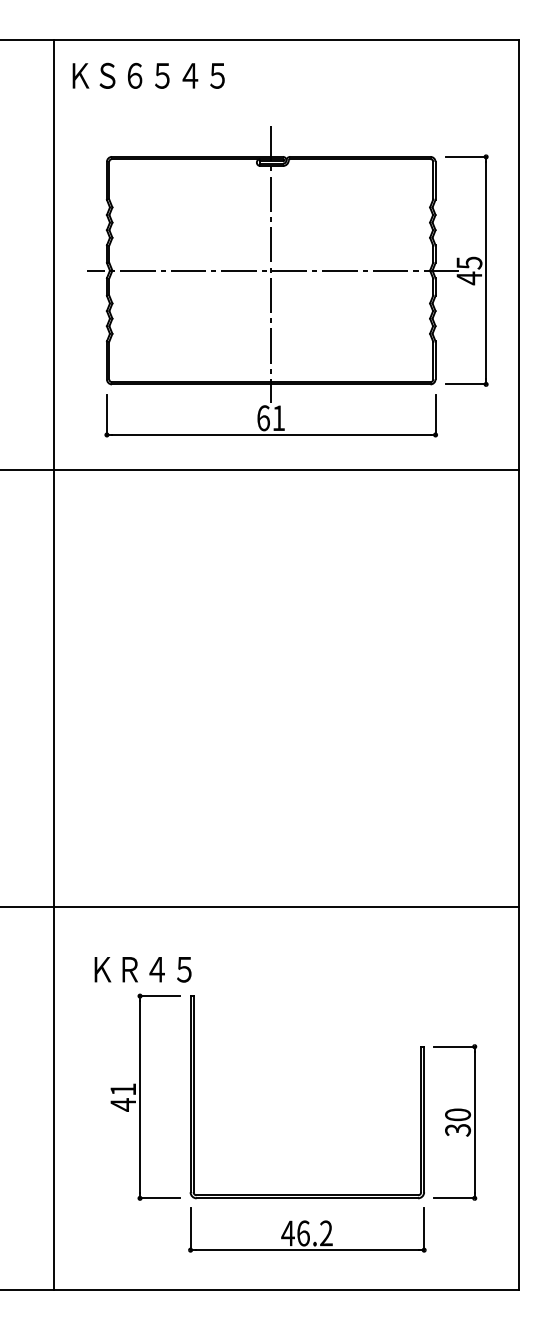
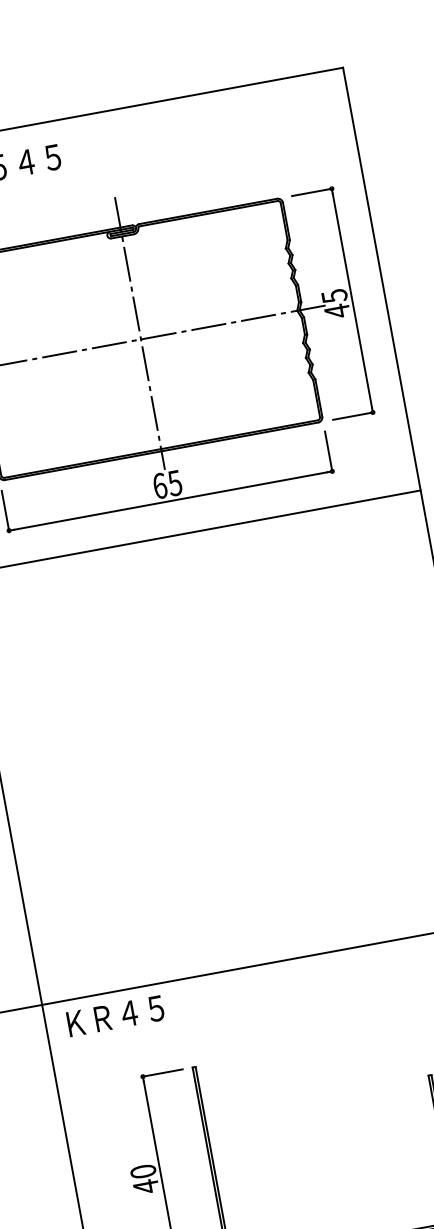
text: (278, 418) -> (174, 483), 61 -> 65
text: (142, 969) -> (115, 1016), moved
text: (123, 1089) -> (143, 1171), 41 -> 40

